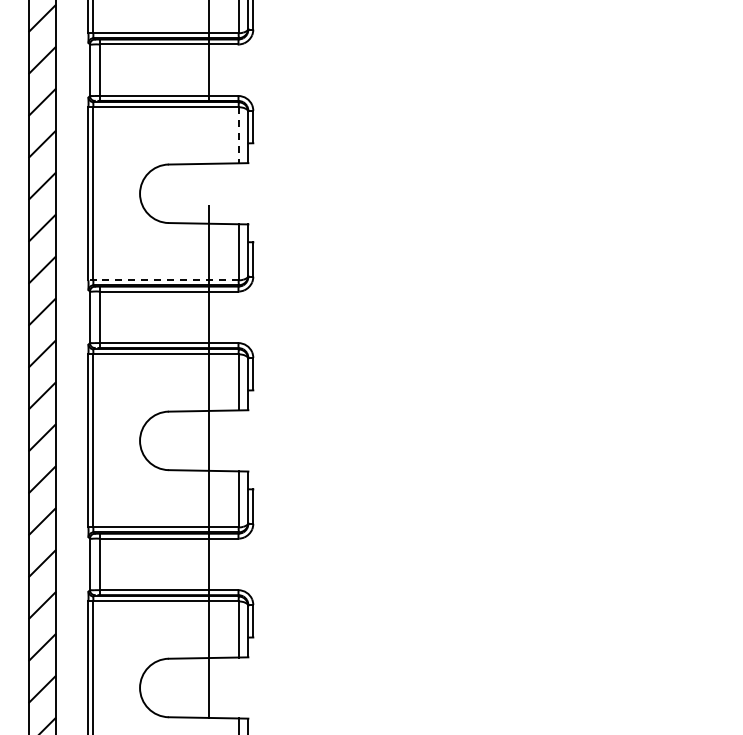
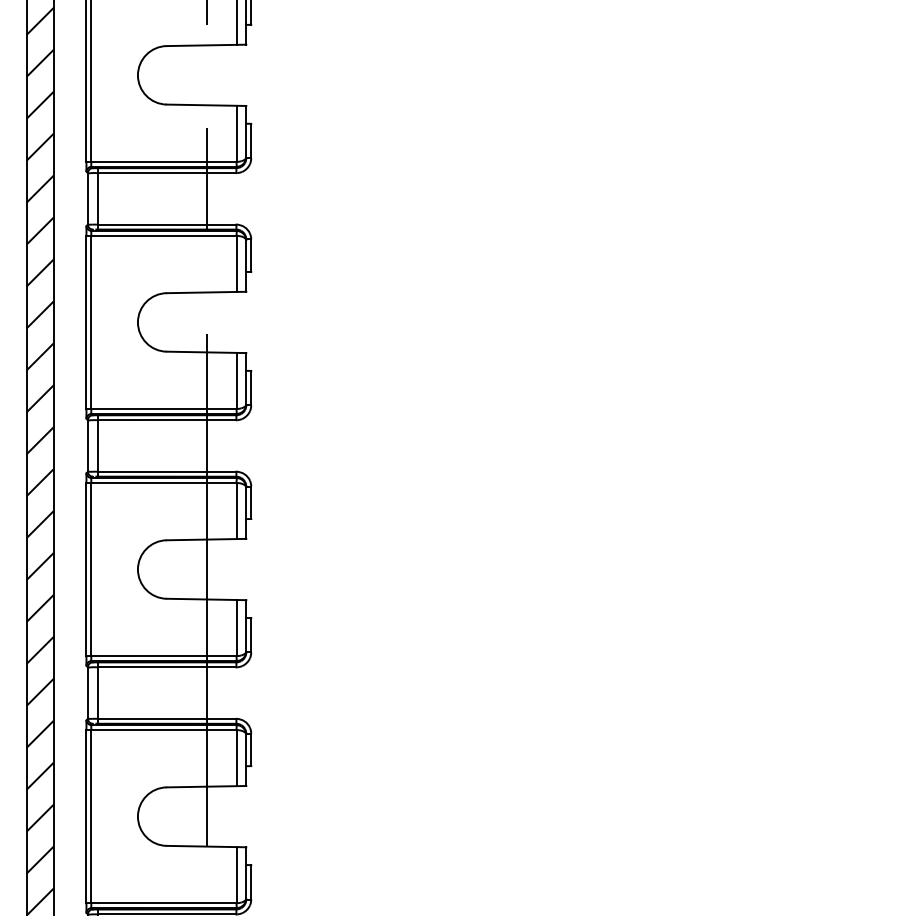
line: (238, 135) -> (236, 264), dashed -> solid
line: (163, 280) -> (161, 409), dashed -> solid

